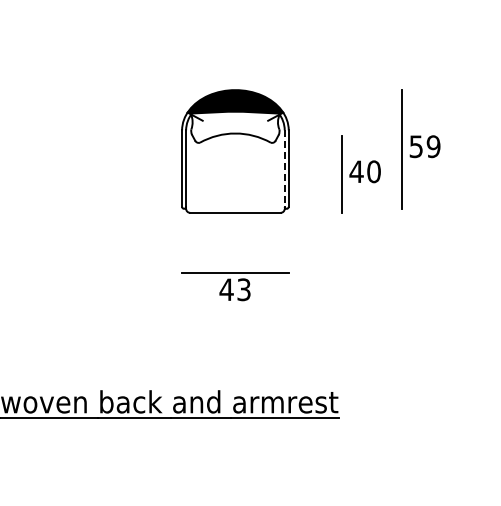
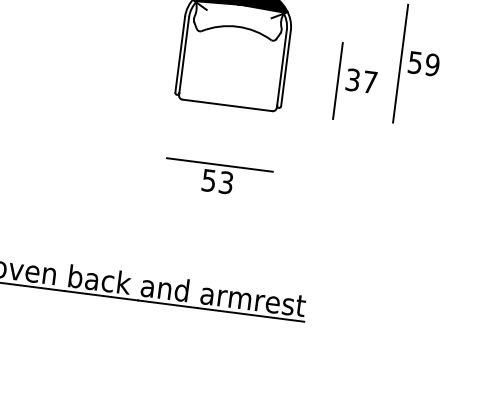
line: (284, 170) -> (281, 69), dashed -> solid
text: (364, 171) -> (360, 80), 40 -> 37
text: (226, 289) -> (208, 180), 43 -> 53

